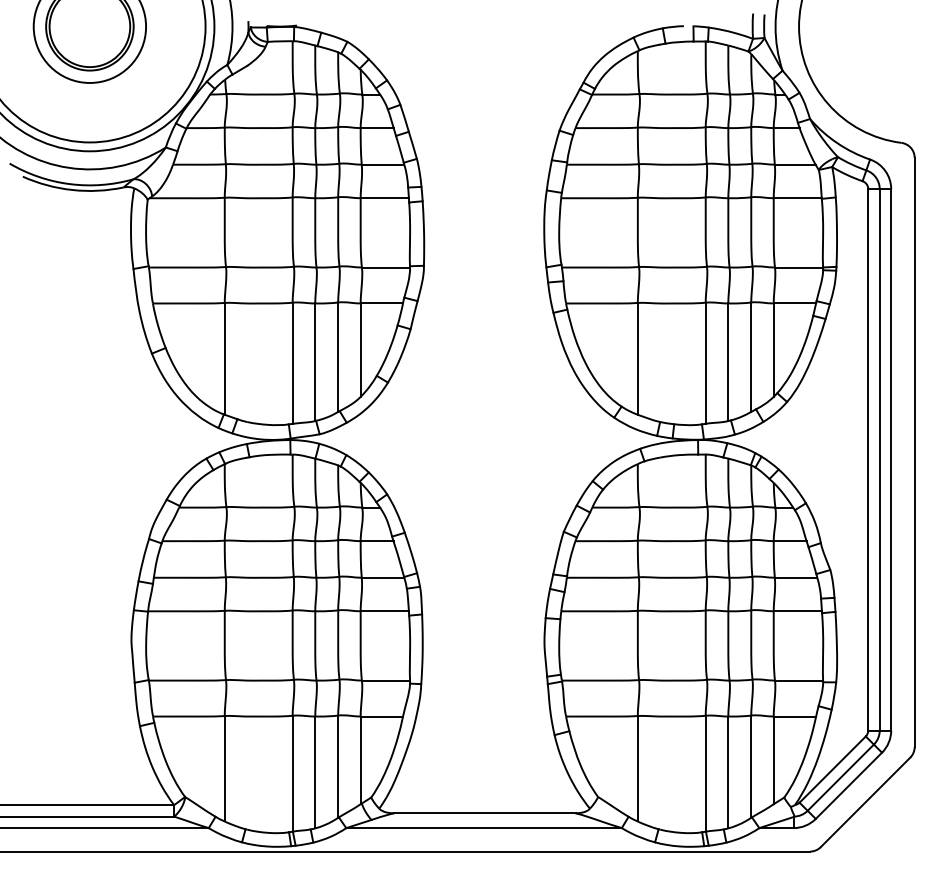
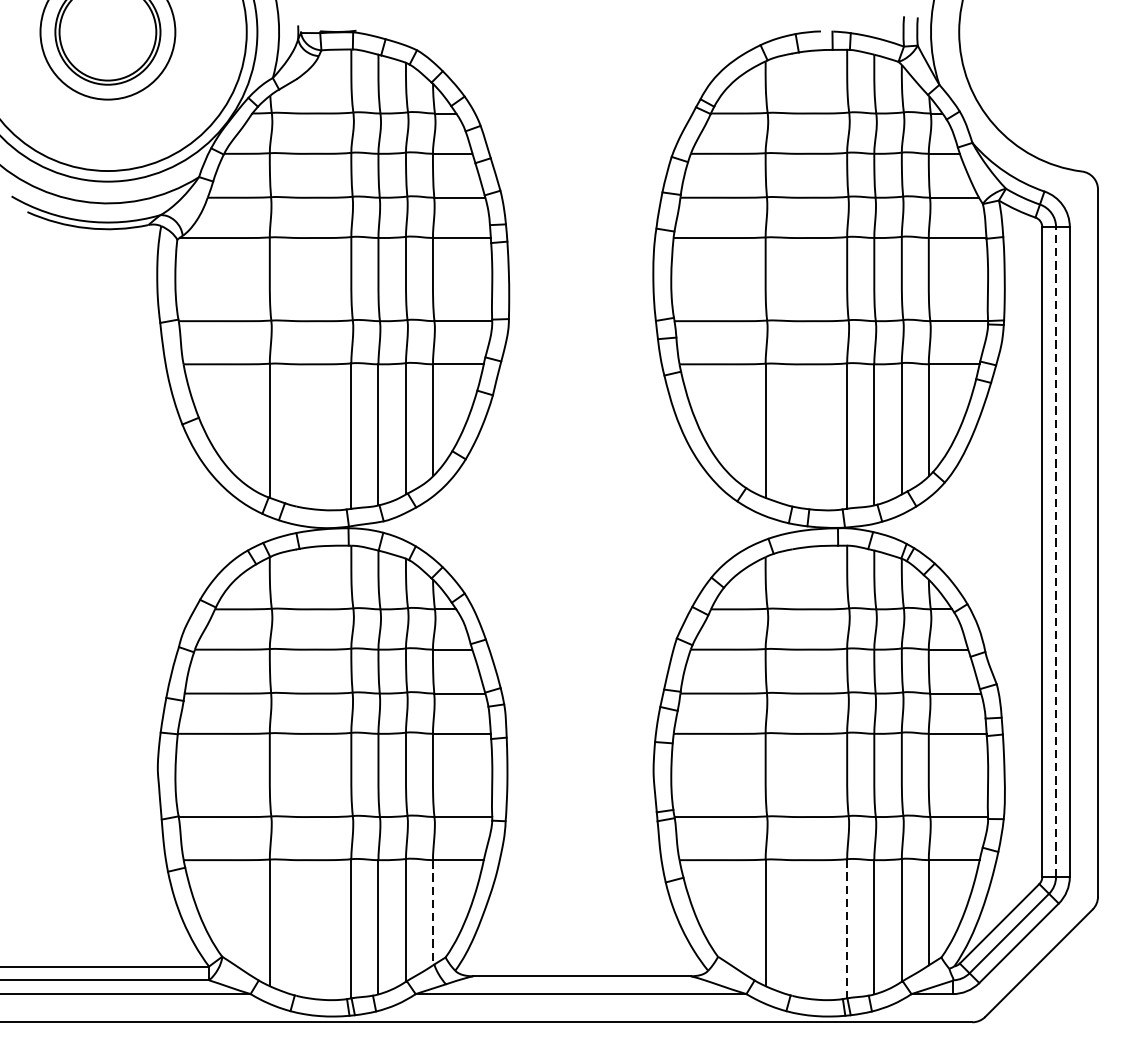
line: (879, 459) -> (1055, 551), solid -> dashed
line: (360, 760) -> (432, 912), solid -> dashed
line: (705, 773) -> (846, 928), solid -> dashed

